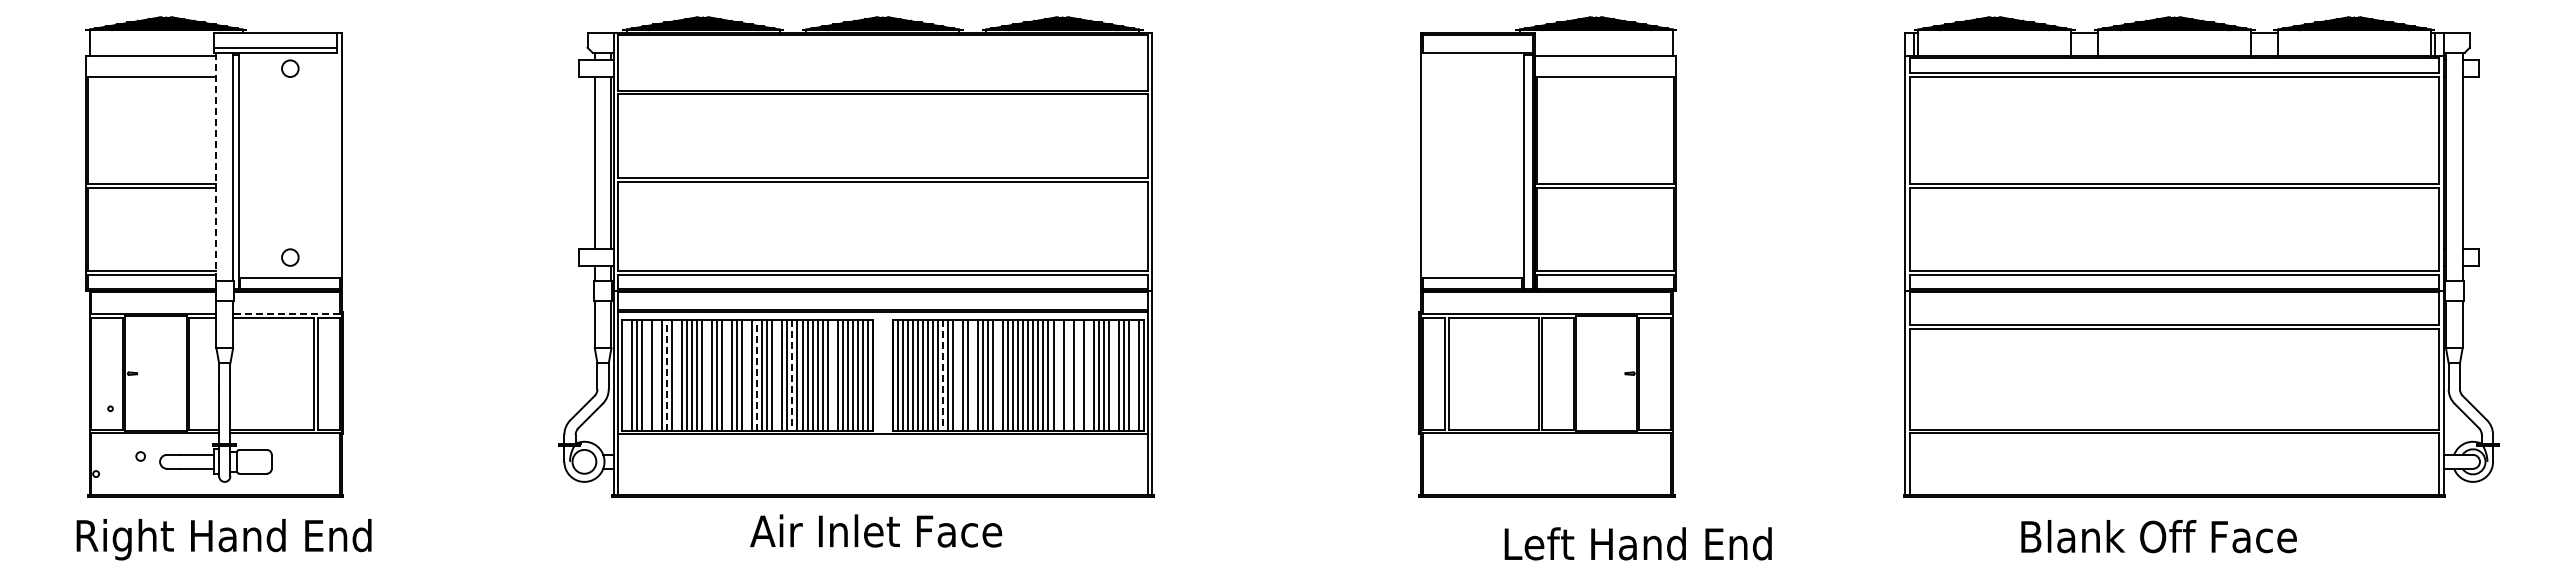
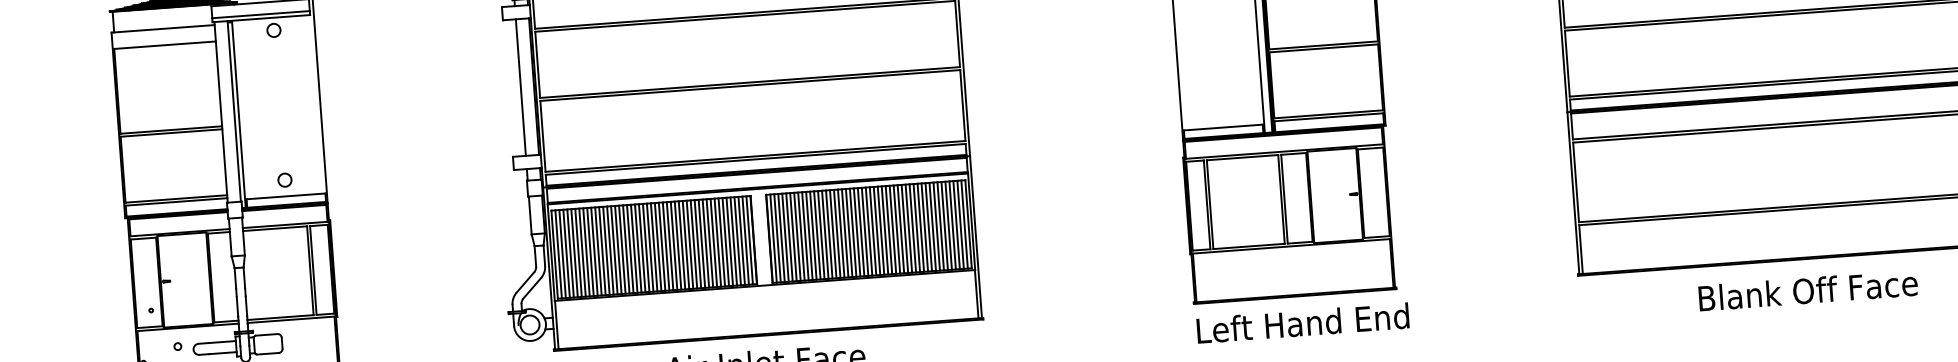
line: (216, 166) -> (221, 112), dashed -> solid
line: (286, 313) -> (285, 224), dashed -> solid
line: (626, 375) -> (558, 254), added
line: (646, 375) -> (574, 252), added
line: (656, 375) -> (582, 252), added
line: (666, 375) -> (590, 251), dashed -> solid
line: (677, 375) -> (598, 251), added
line: (707, 375) -> (622, 249), added
line: (727, 375) -> (638, 248), added
line: (747, 375) -> (654, 247), added
line: (757, 375) -> (662, 246), dashed -> solid
line: (777, 375) -> (678, 245), added
line: (792, 375) -> (689, 244), dashed -> solid
line: (832, 375) -> (721, 242), added
line: (943, 375) -> (809, 235), dashed -> solid
line: (958, 375) -> (821, 234), added
line: (973, 375) -> (833, 233), added
line: (998, 375) -> (853, 232), added
line: (1058, 375) -> (900, 228), added
line: (1068, 375) -> (908, 228), added
line: (1078, 375) -> (916, 227), added
line: (1088, 375) -> (924, 227), added
line: (1113, 375) -> (944, 225), added
line: (1133, 375) -> (960, 224), added
text: (2158, 536) -> (1807, 290), moved
text: (1637, 543) -> (1302, 323), moved

